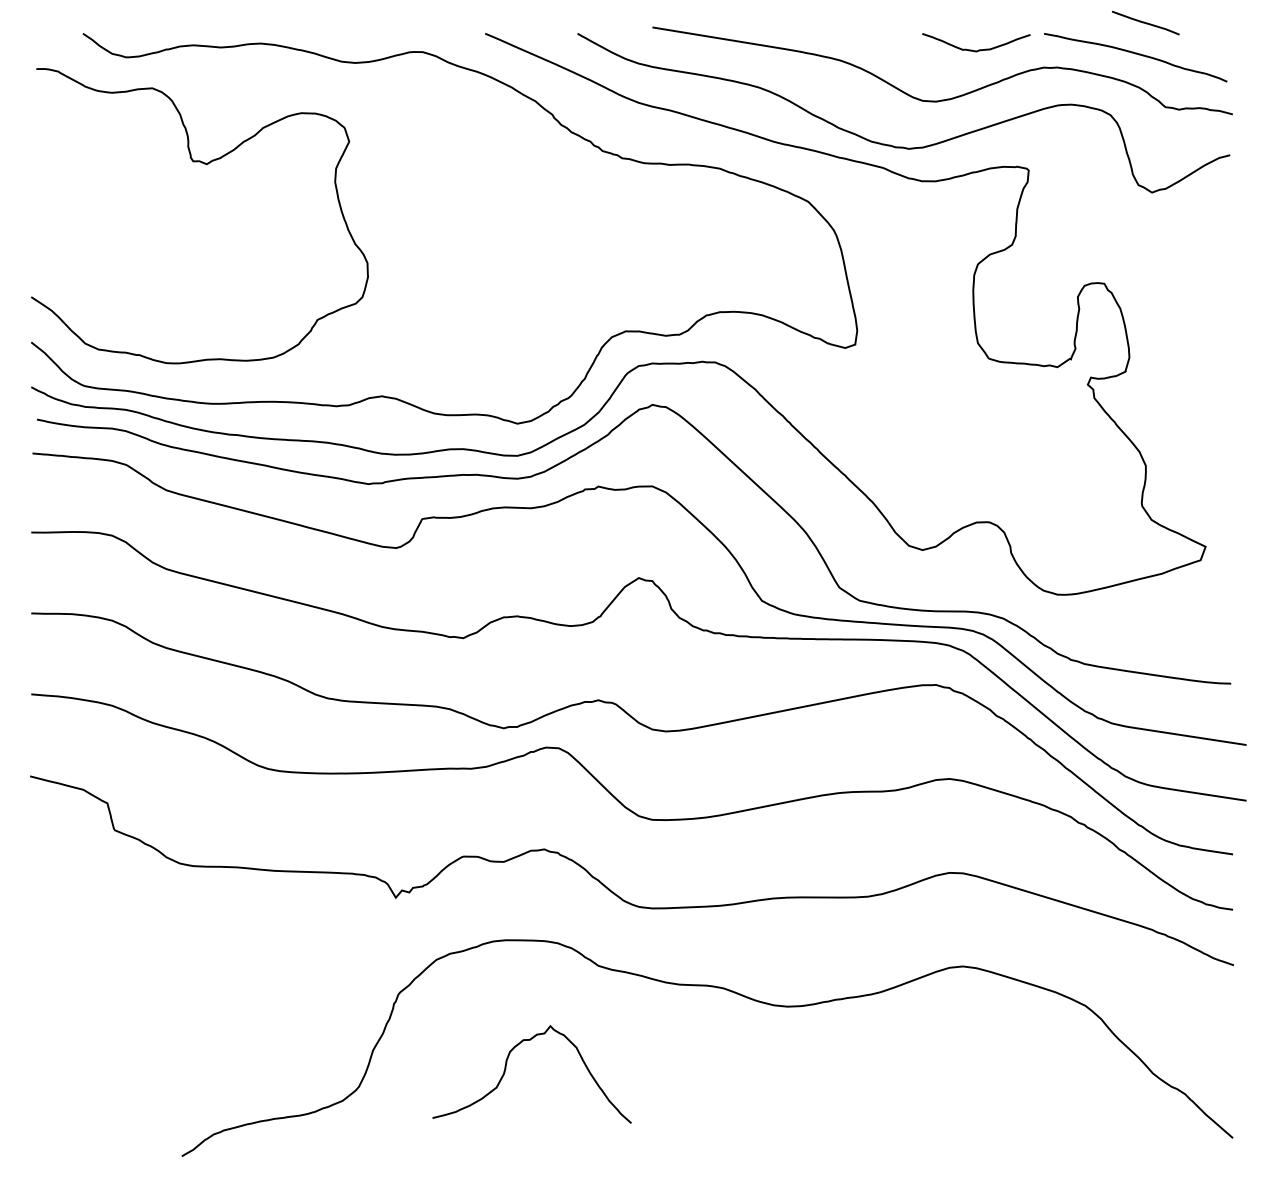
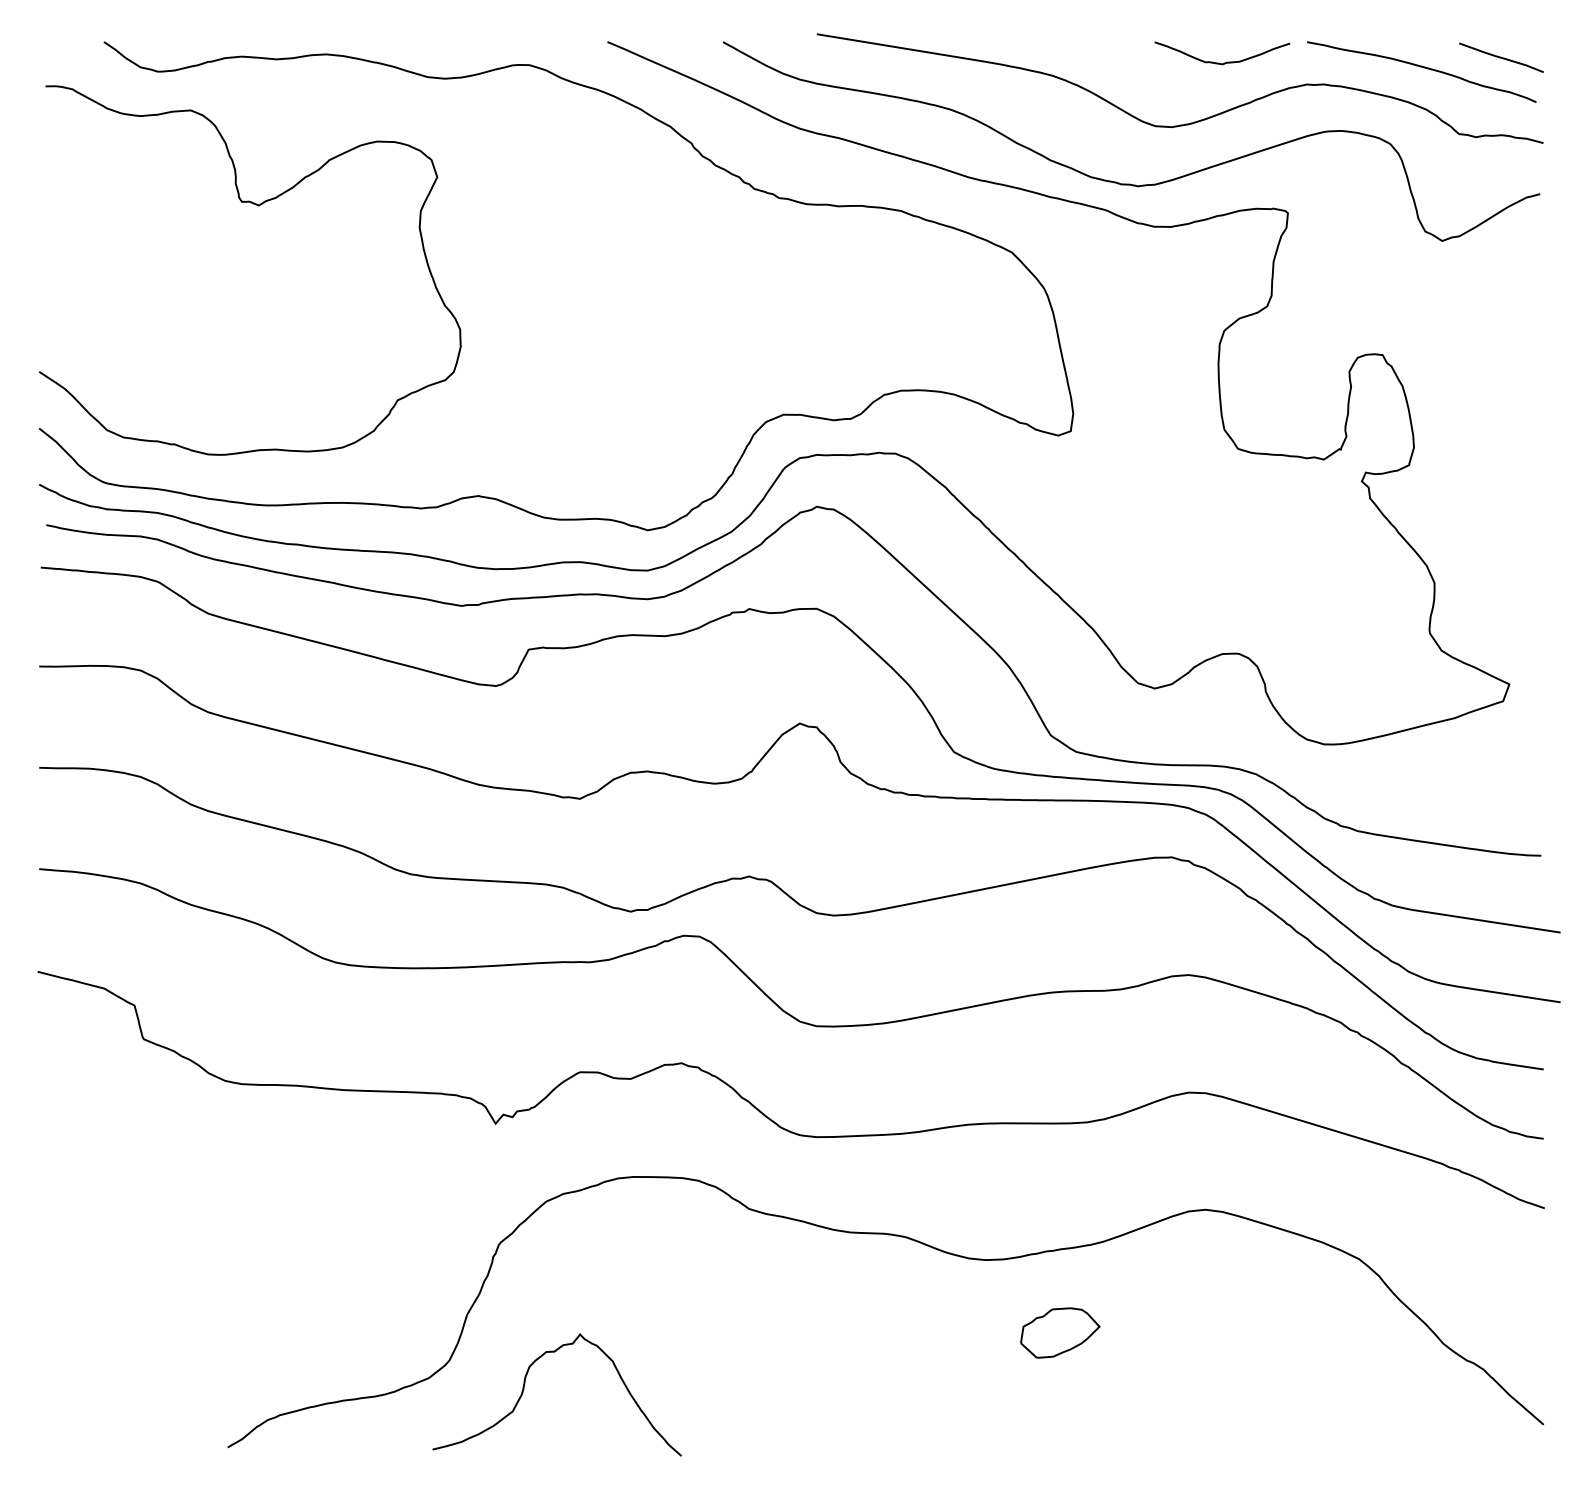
line: (1145, 22) -> (1501, 57), moved
part: (847, 1064) -> (1060, 1332), added
curve: (505, 1070) -> (524, 1389), moved

